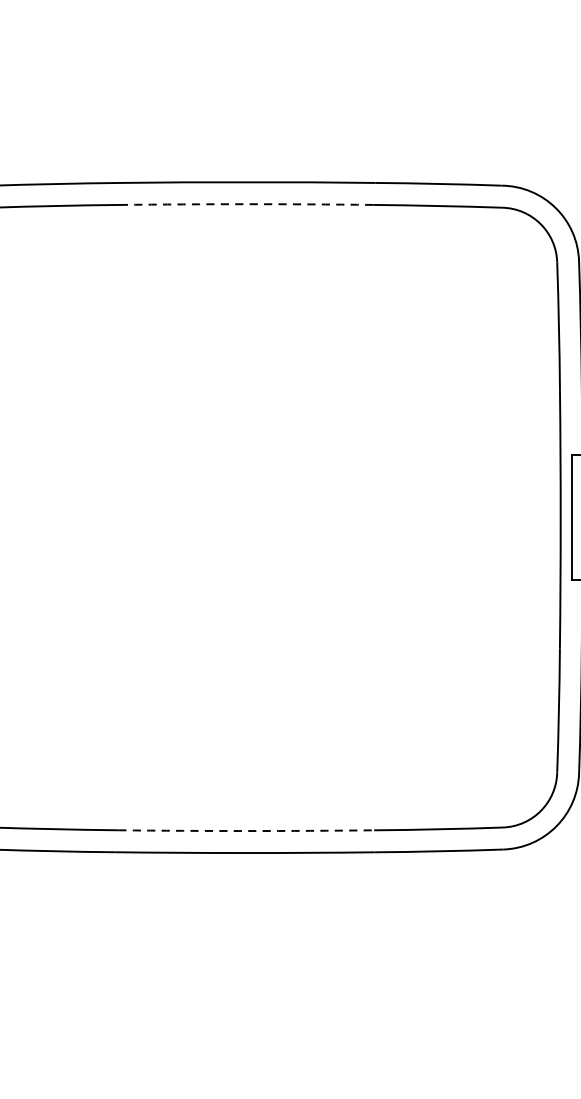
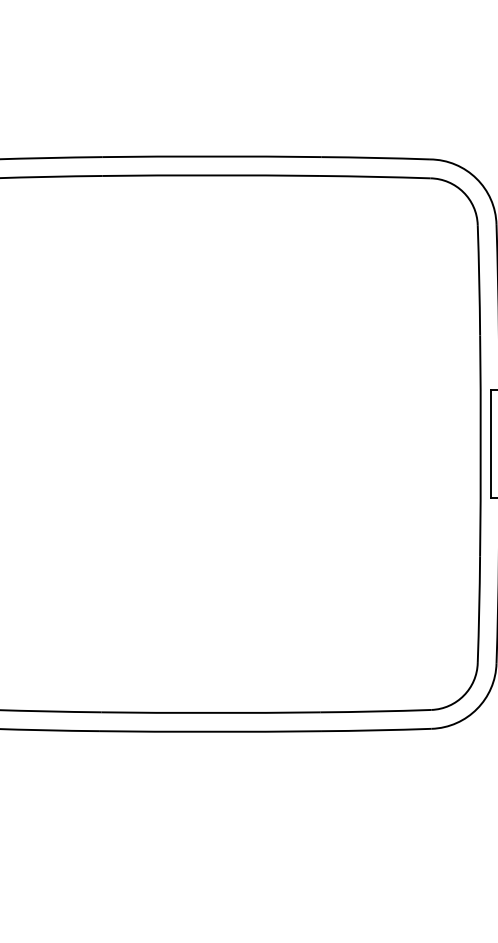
arc: (246, 204) -> (211, 175), dashed -> solid
arc: (246, 830) -> (211, 712), dashed -> solid

